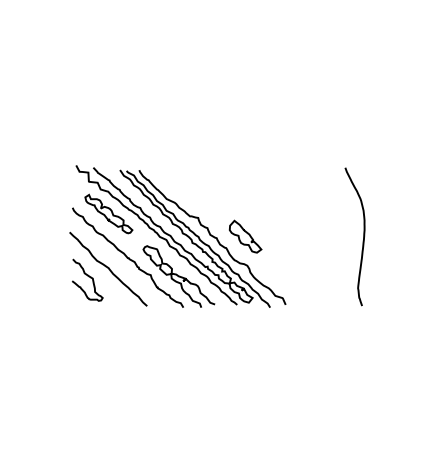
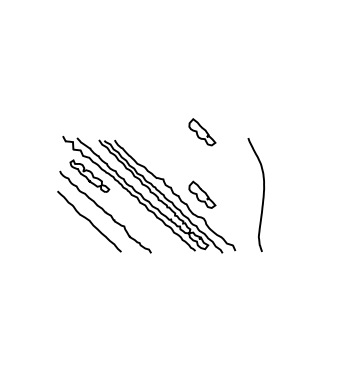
part: (245, 160) -> (202, 132), added
curve: (363, 236) -> (263, 194), moved
curve: (178, 276) -> (147, 227), removed
curve: (88, 277) -> (73, 228), removed

